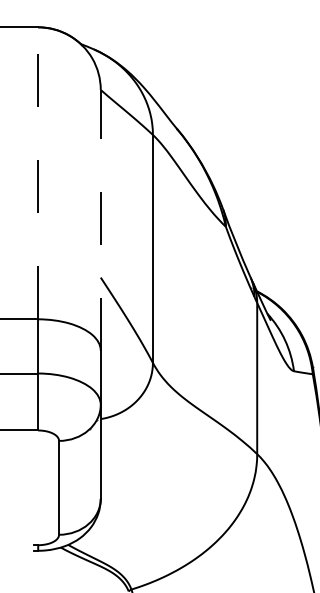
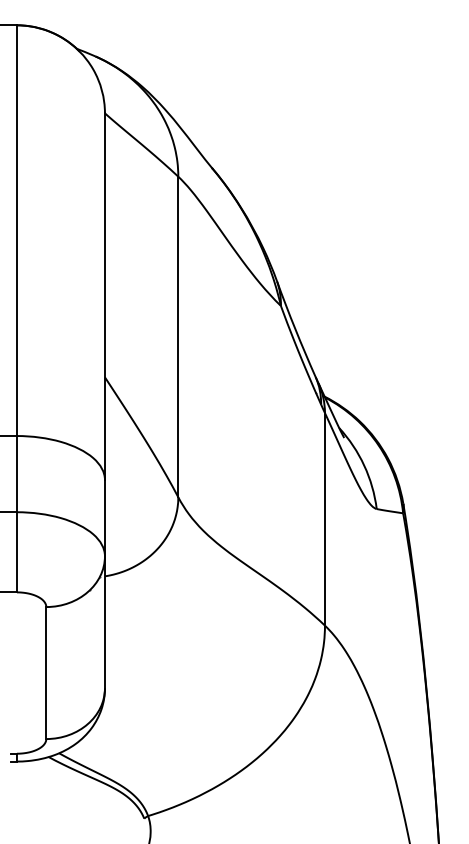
line: (37, 173) -> (16, 230), dashed -> solid
line: (100, 220) -> (104, 296), dashed -> solid

